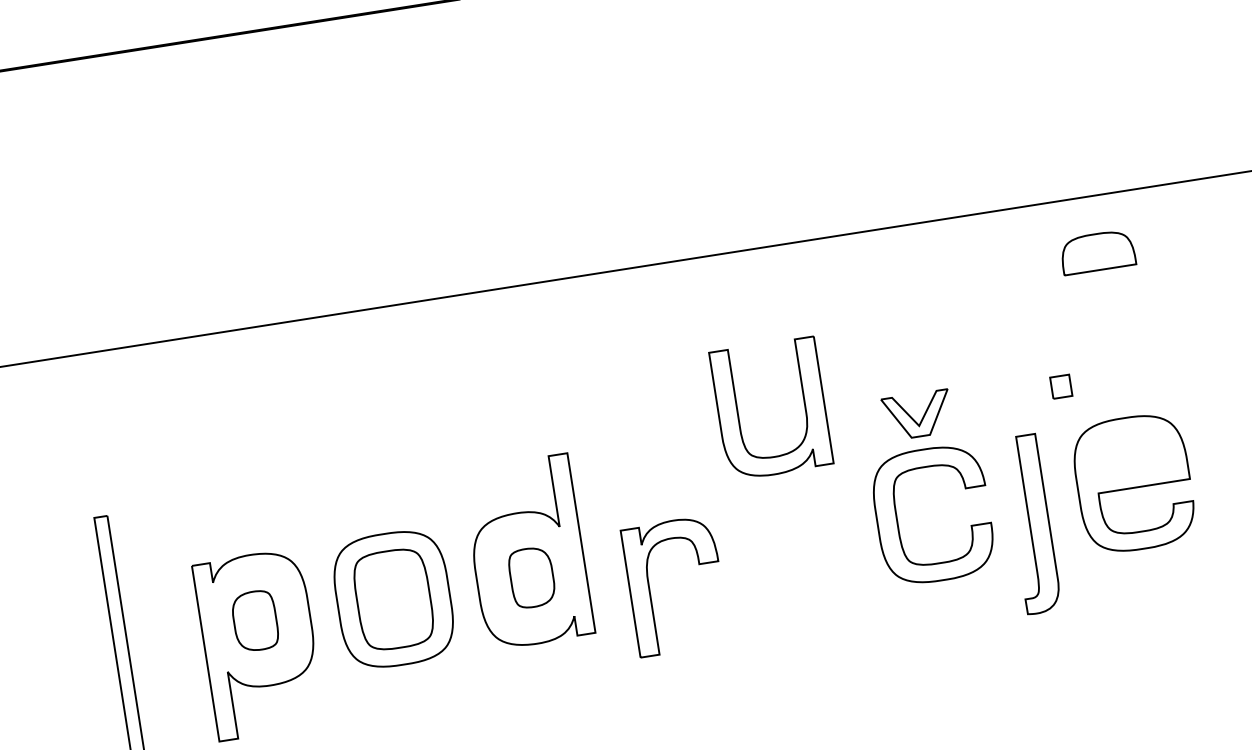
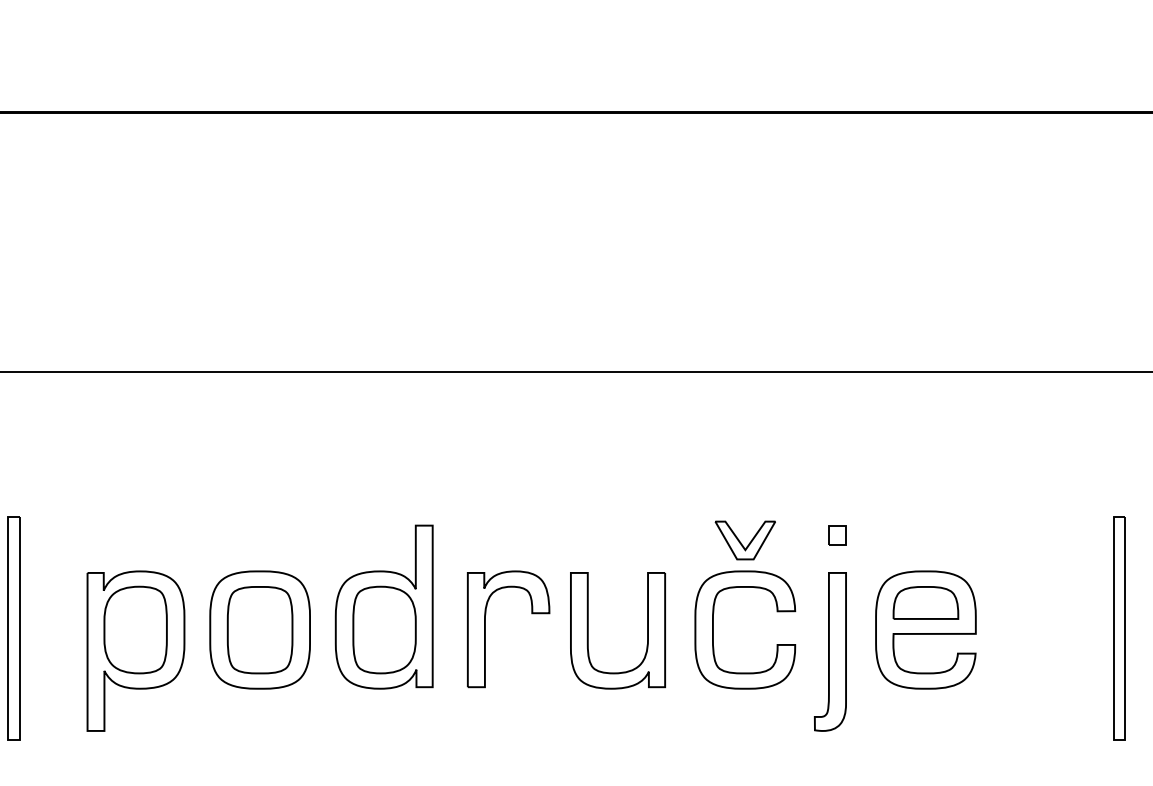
part: (1097, 251) -> (925, 602), moved
part: (1061, 387) -> (837, 535), moved
part: (738, 413) -> (588, 630), moved
part: (531, 577) -> (384, 629), size x1.67
part: (650, 590) -> (485, 629), moved
part: (255, 620) -> (135, 629), size x1.67

